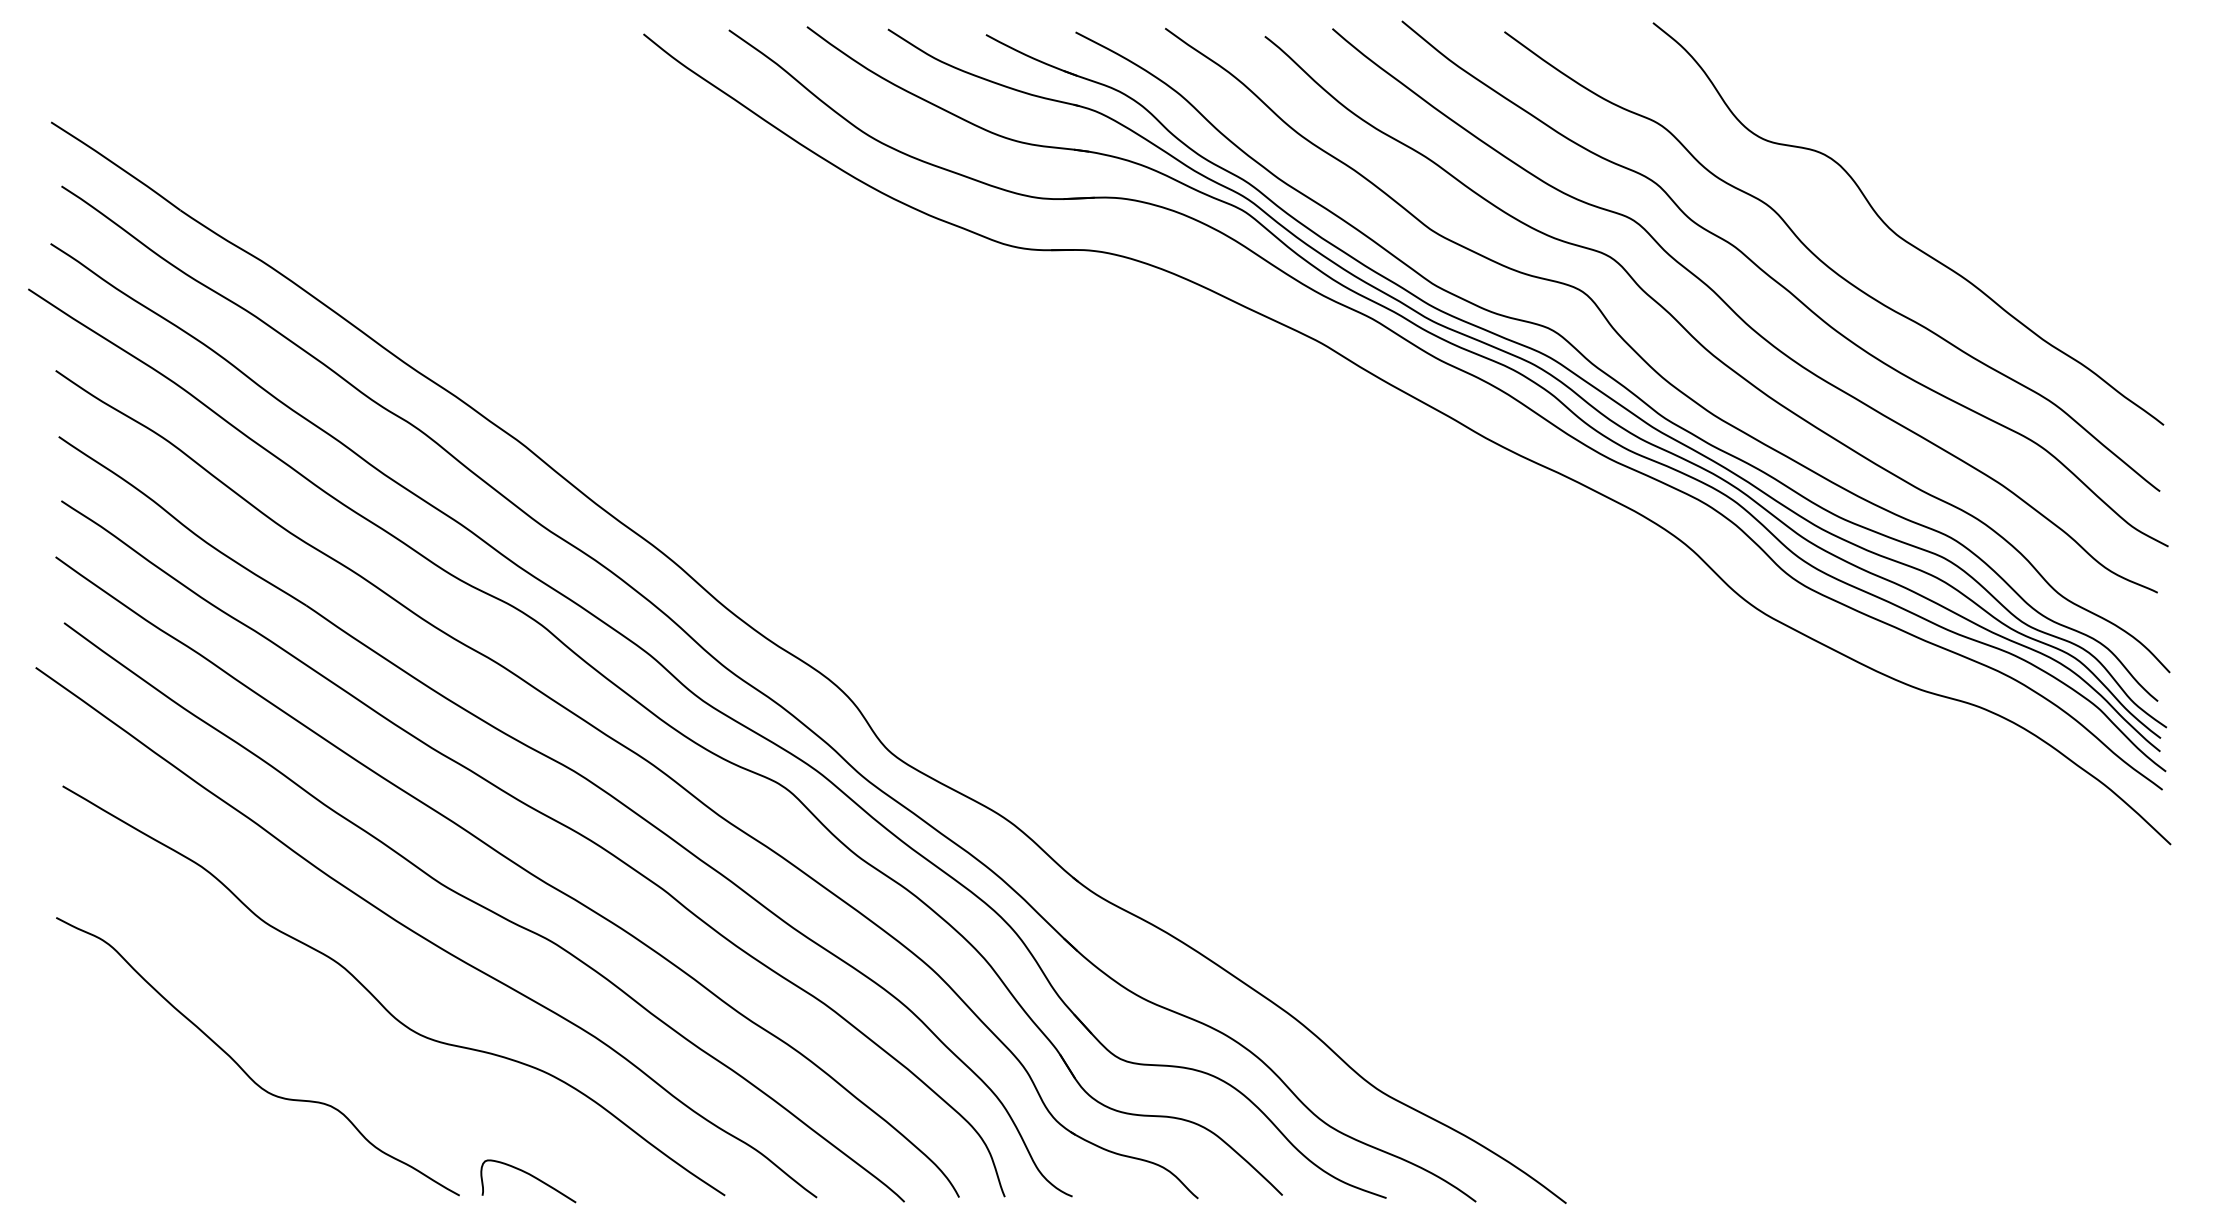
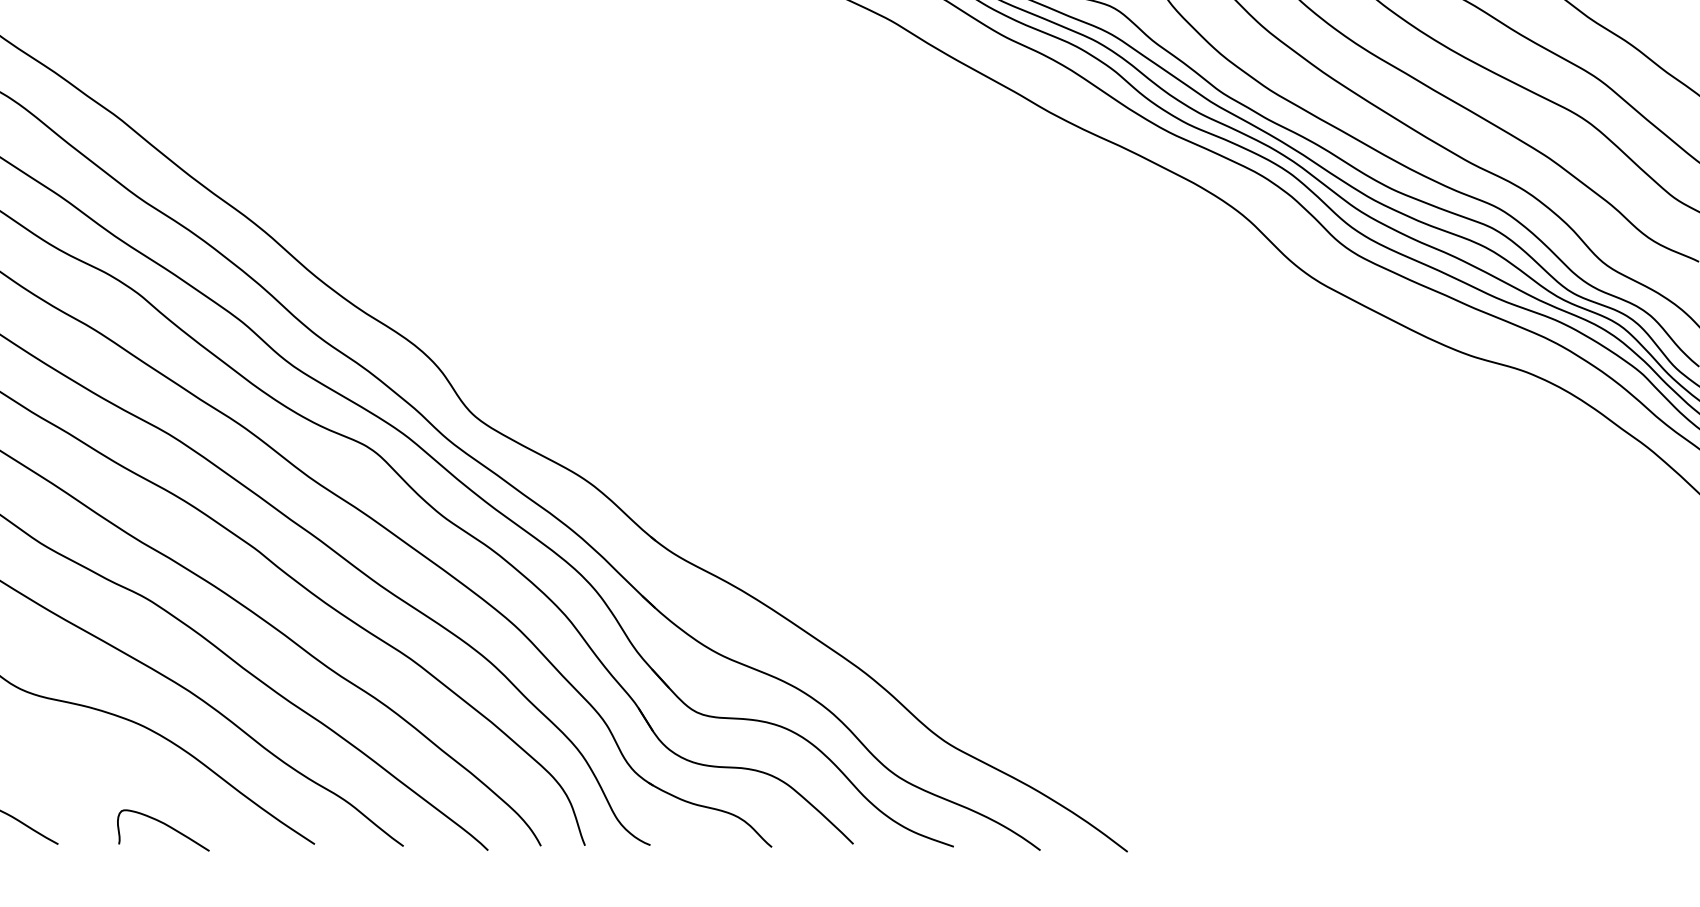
curve: (532, 1177) -> (167, 826), moved

